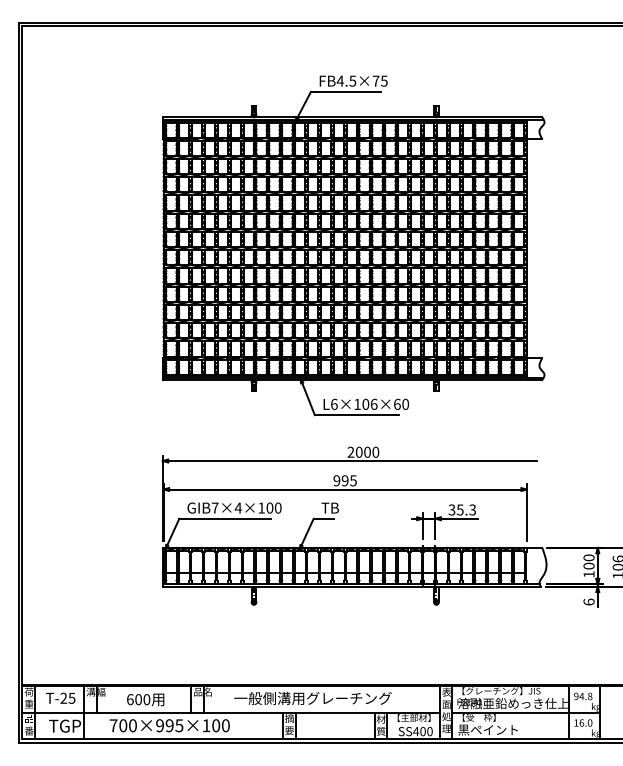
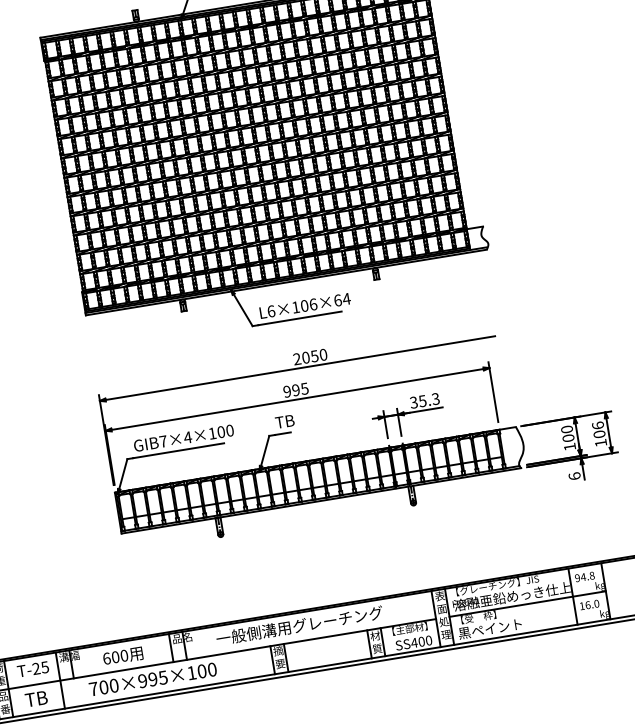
text: (405, 403) -> (346, 298), L6×106×60 -> L6×106×64
text: (367, 451) -> (314, 355), 2000 -> 2050
text: (70, 725) -> (48, 696), TGP -> TB

